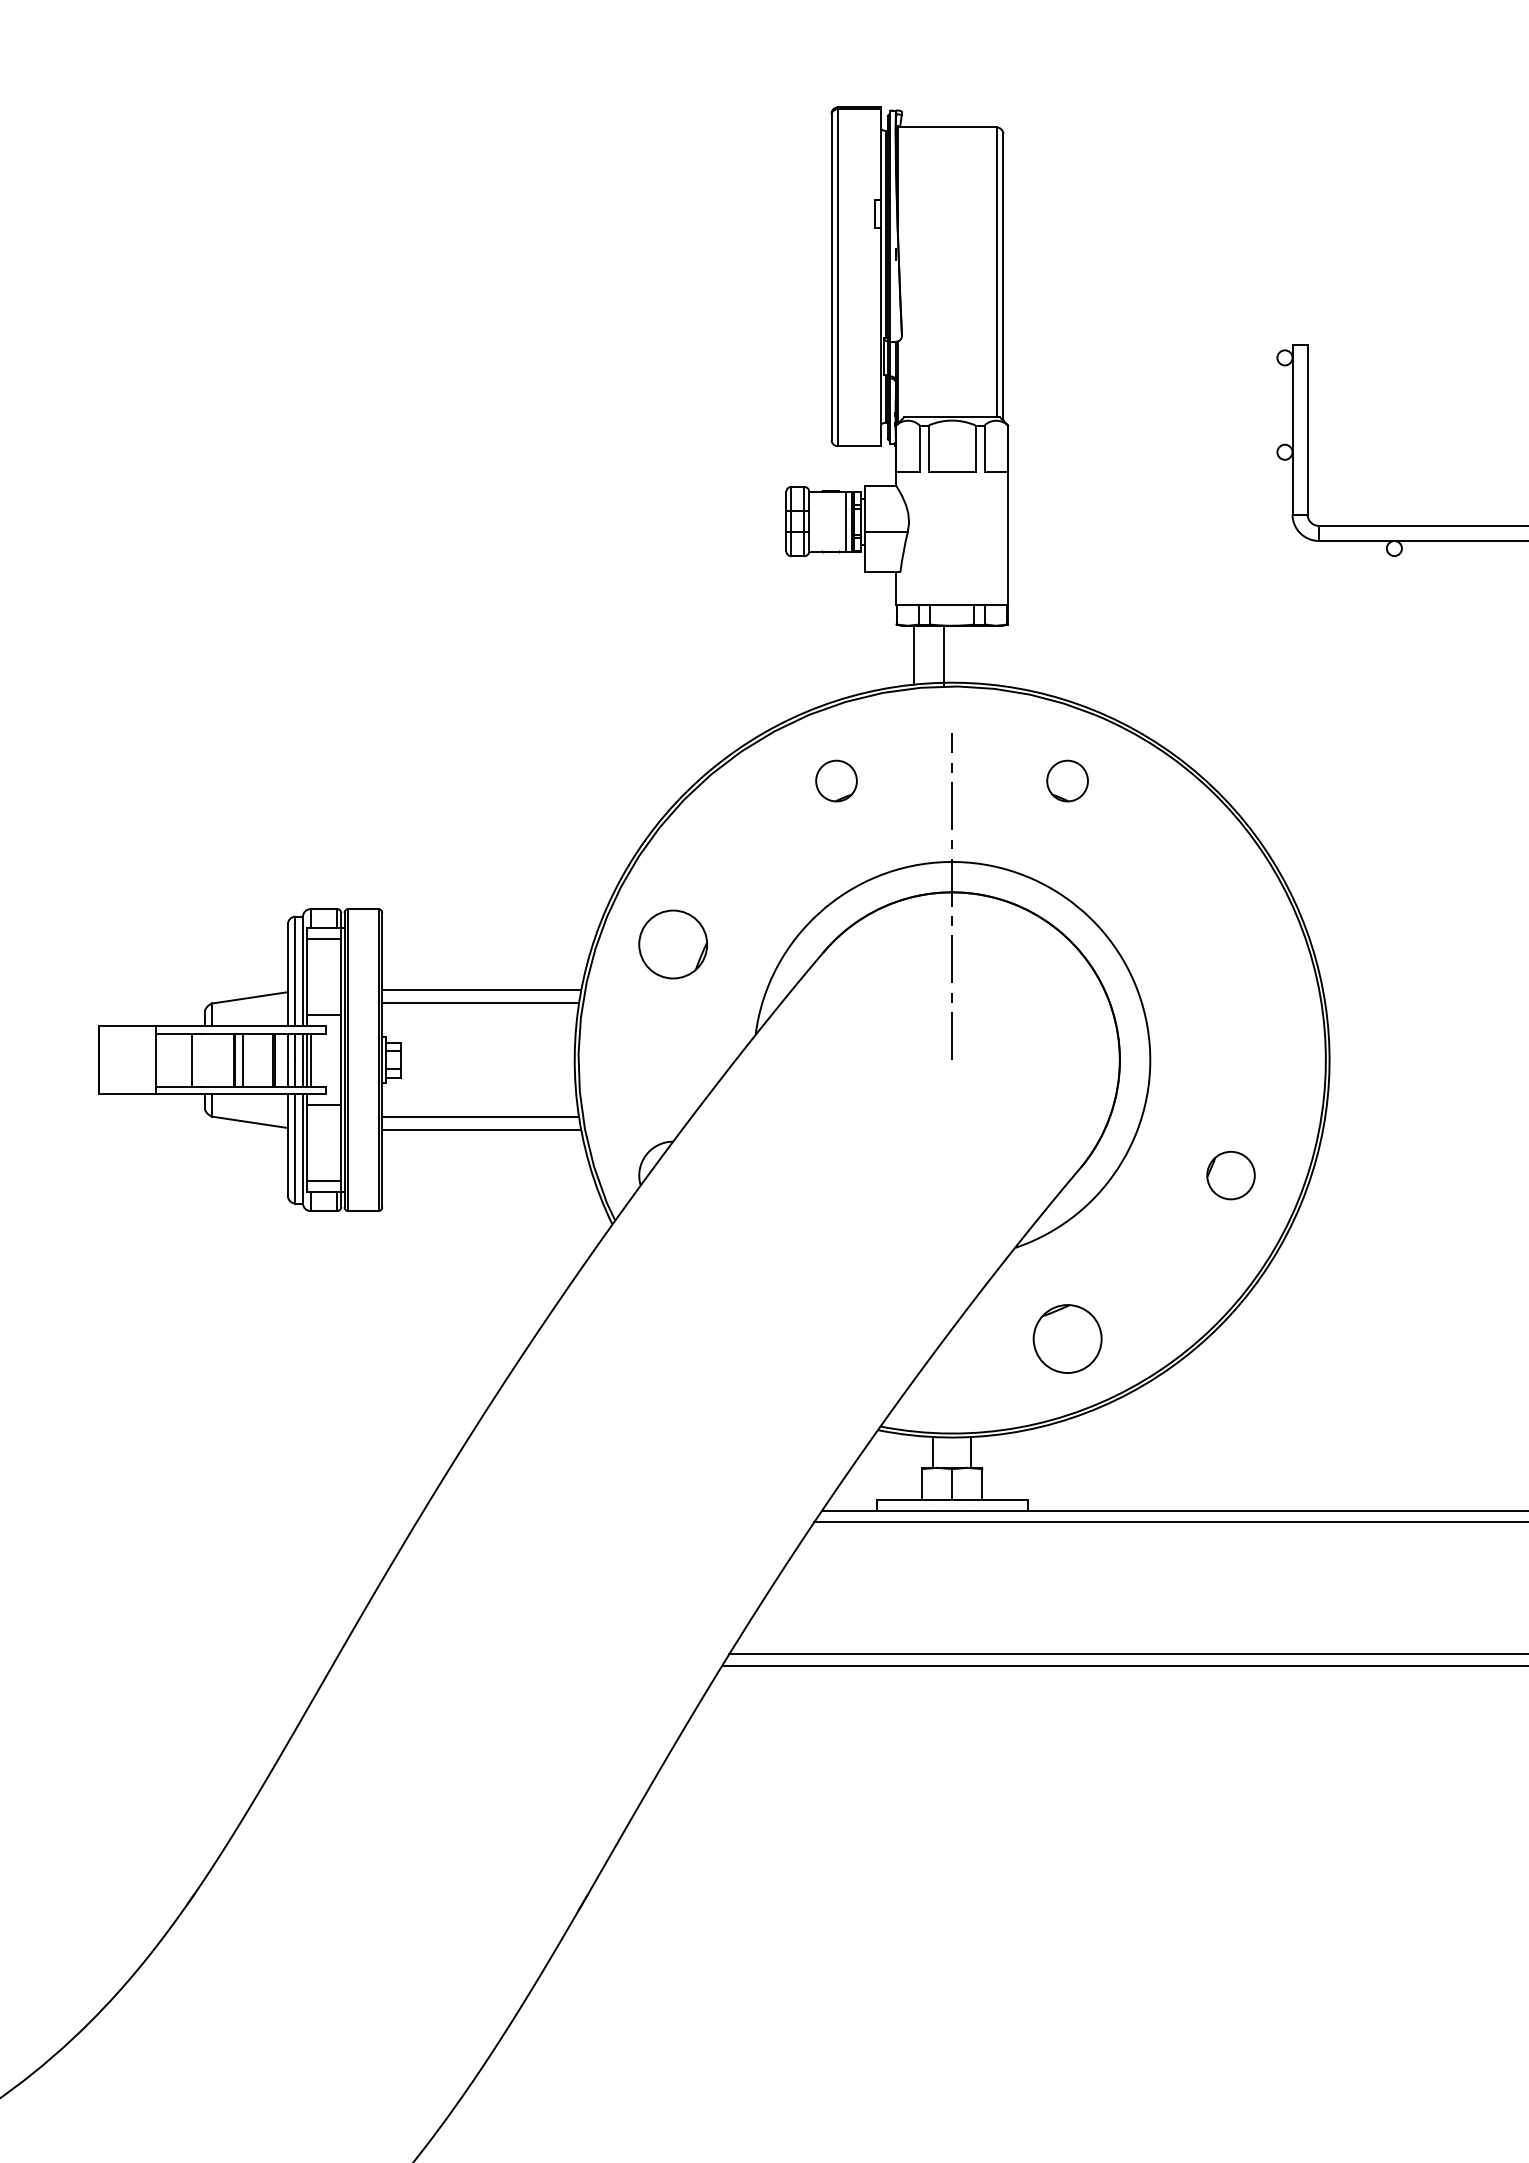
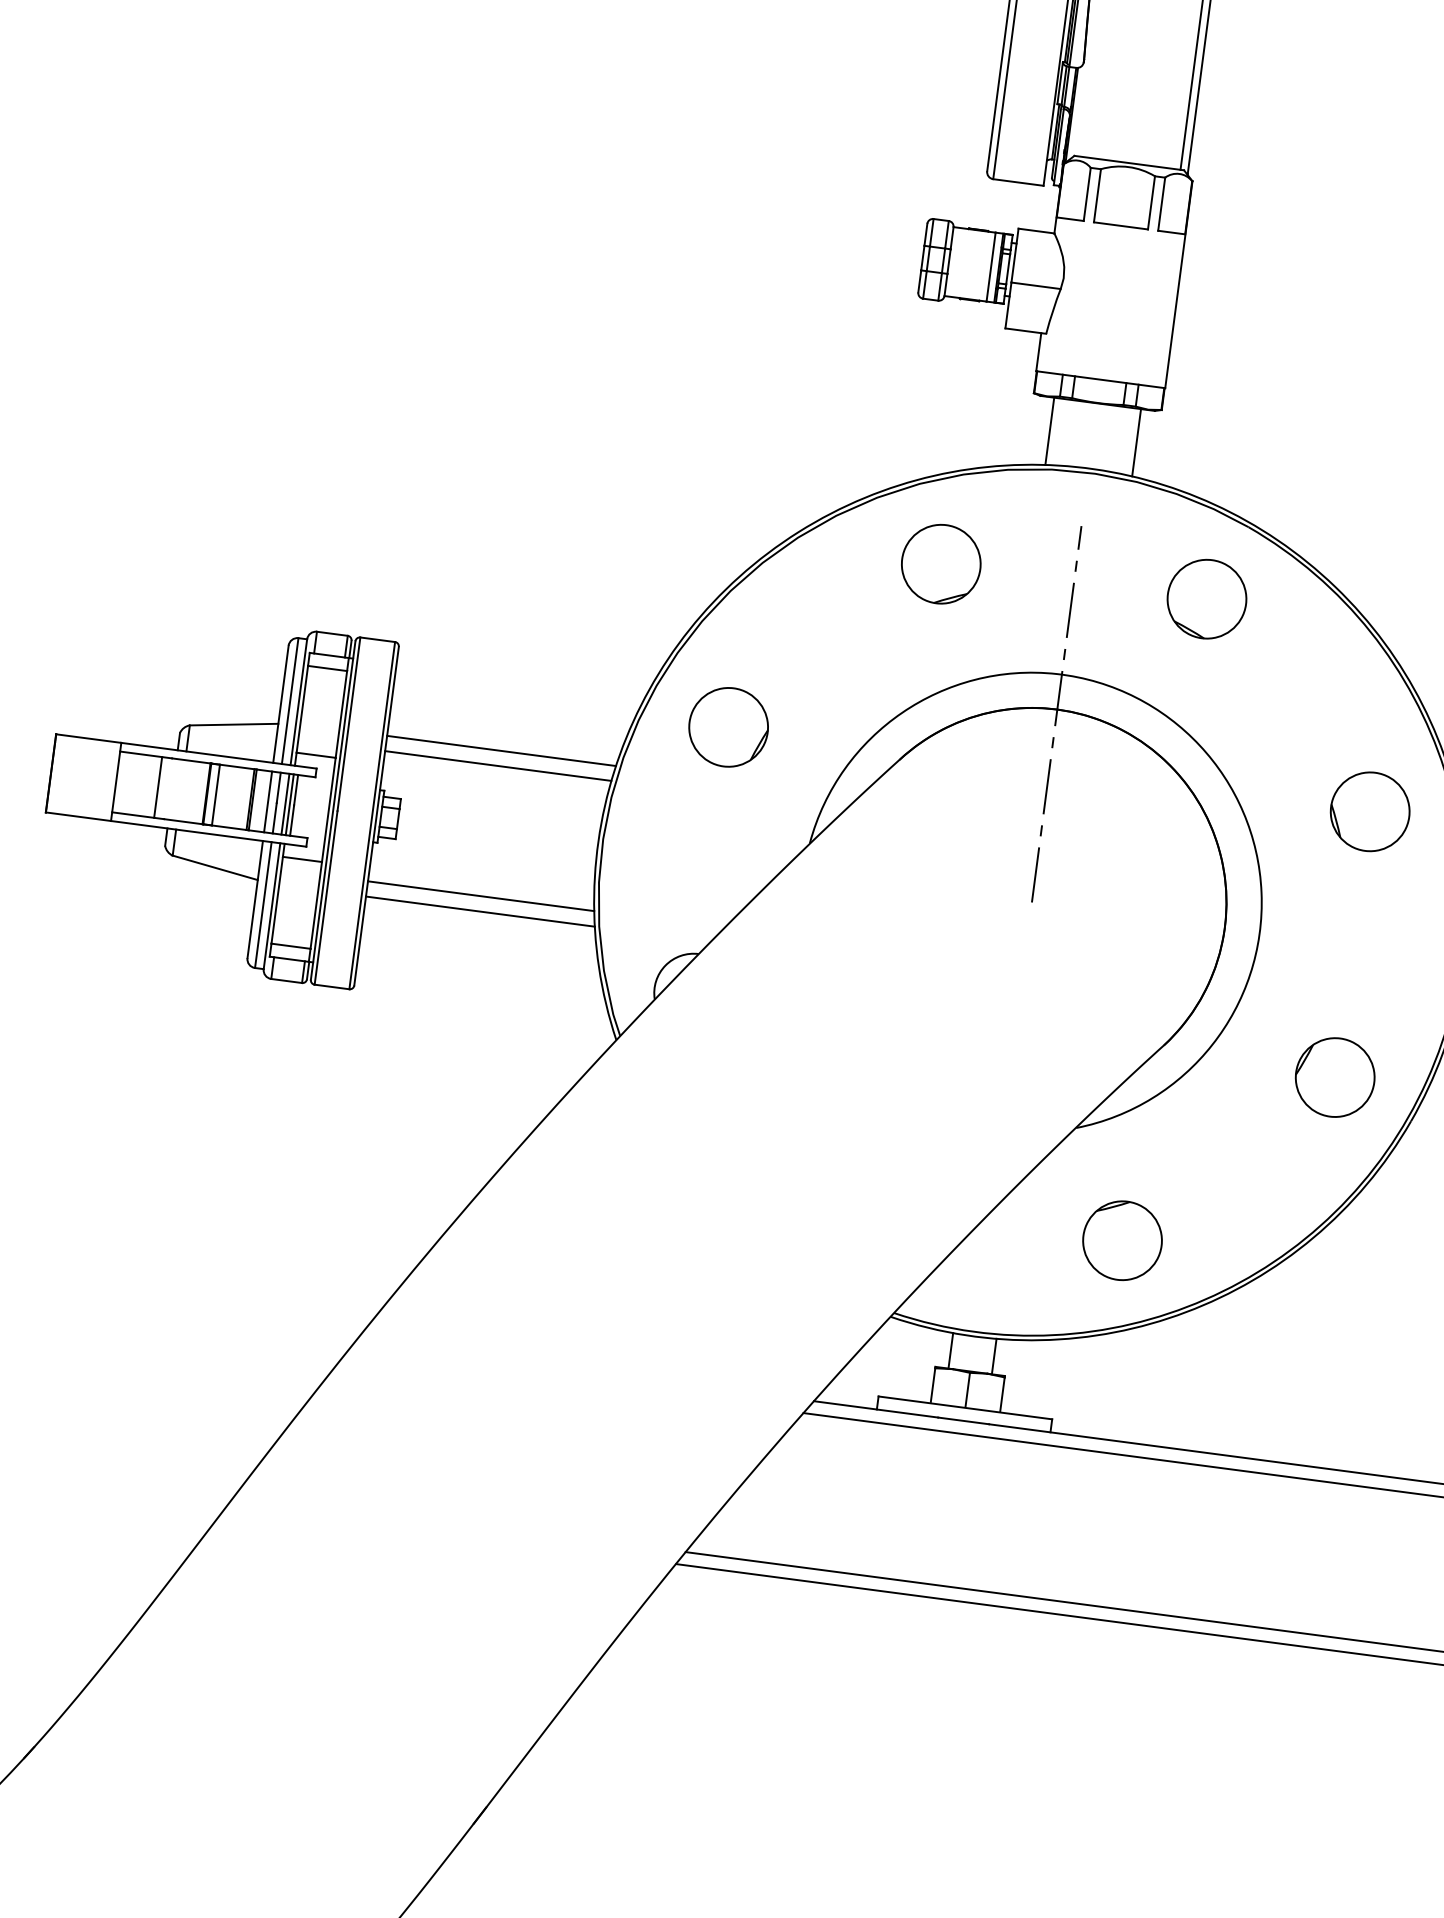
line: (943, 655) -> (1136, 442), moved
part: (836, 780) -> (941, 563), size x1.67
part: (1067, 780) -> (1206, 598), size x1.67
part: (1230, 944) -> (1369, 811), added
part: (1230, 1175) -> (1334, 1077), size x1.43

